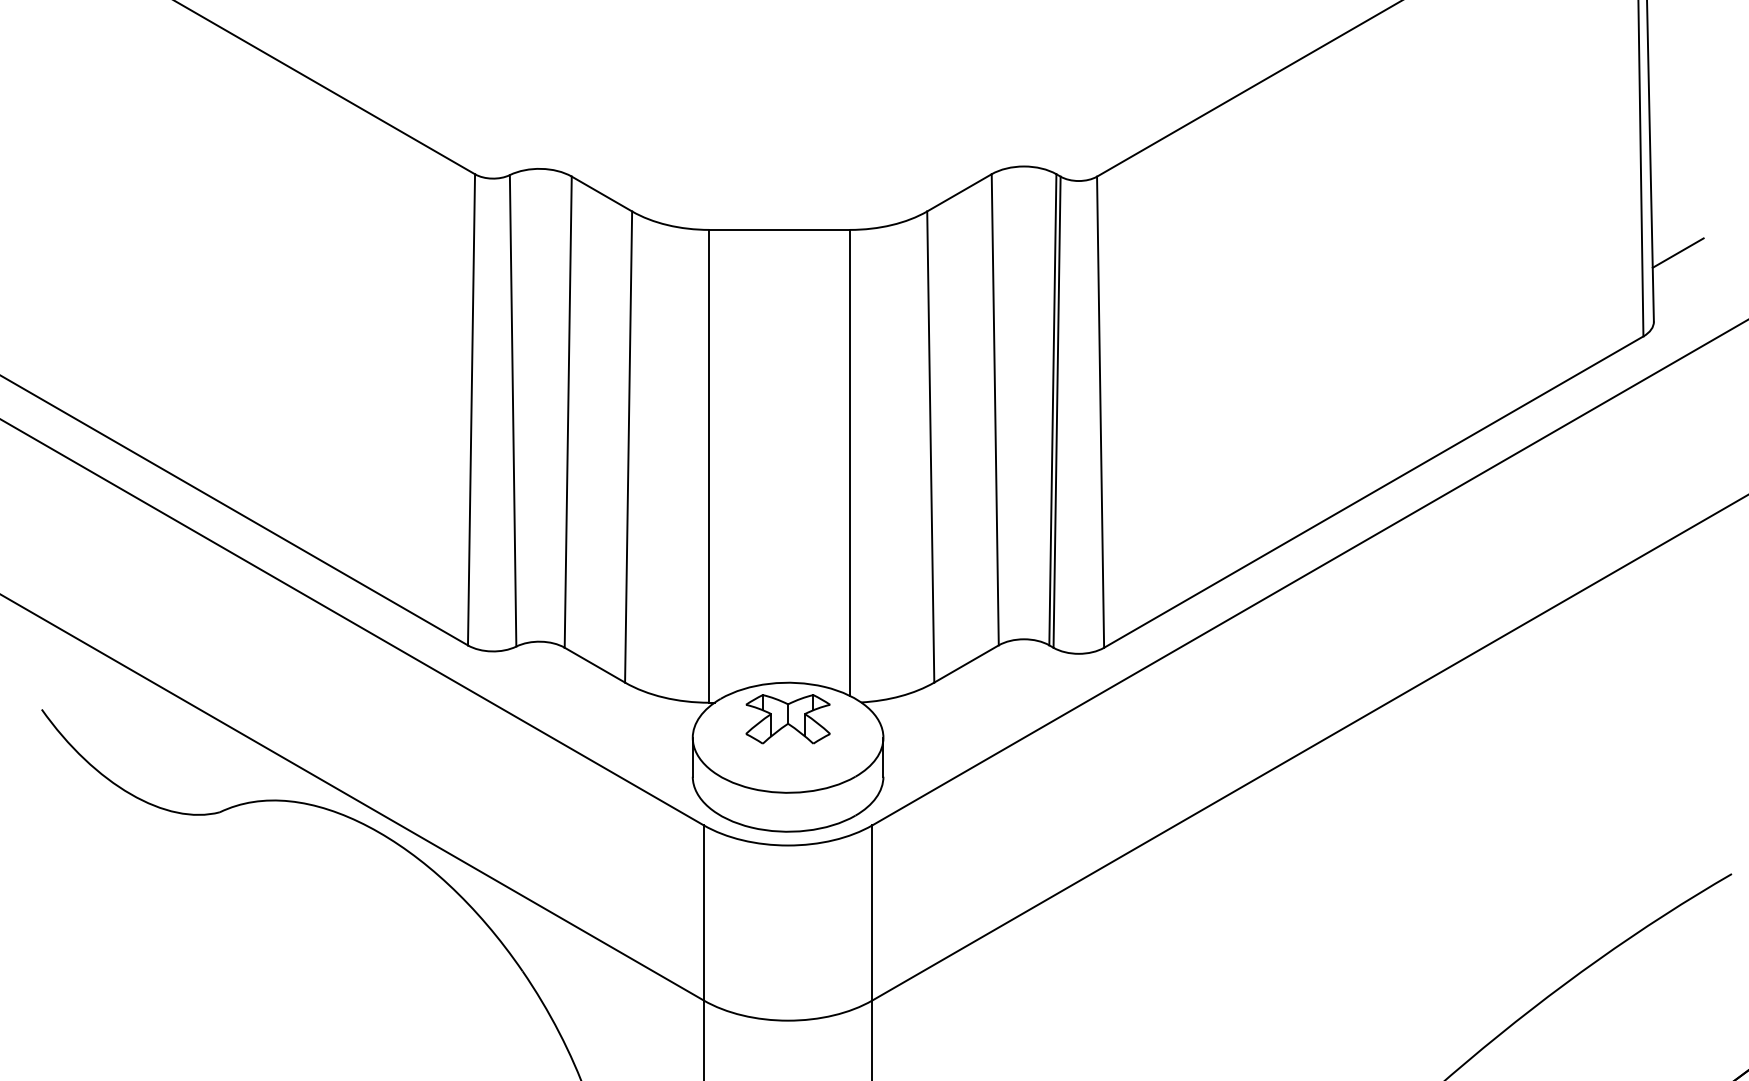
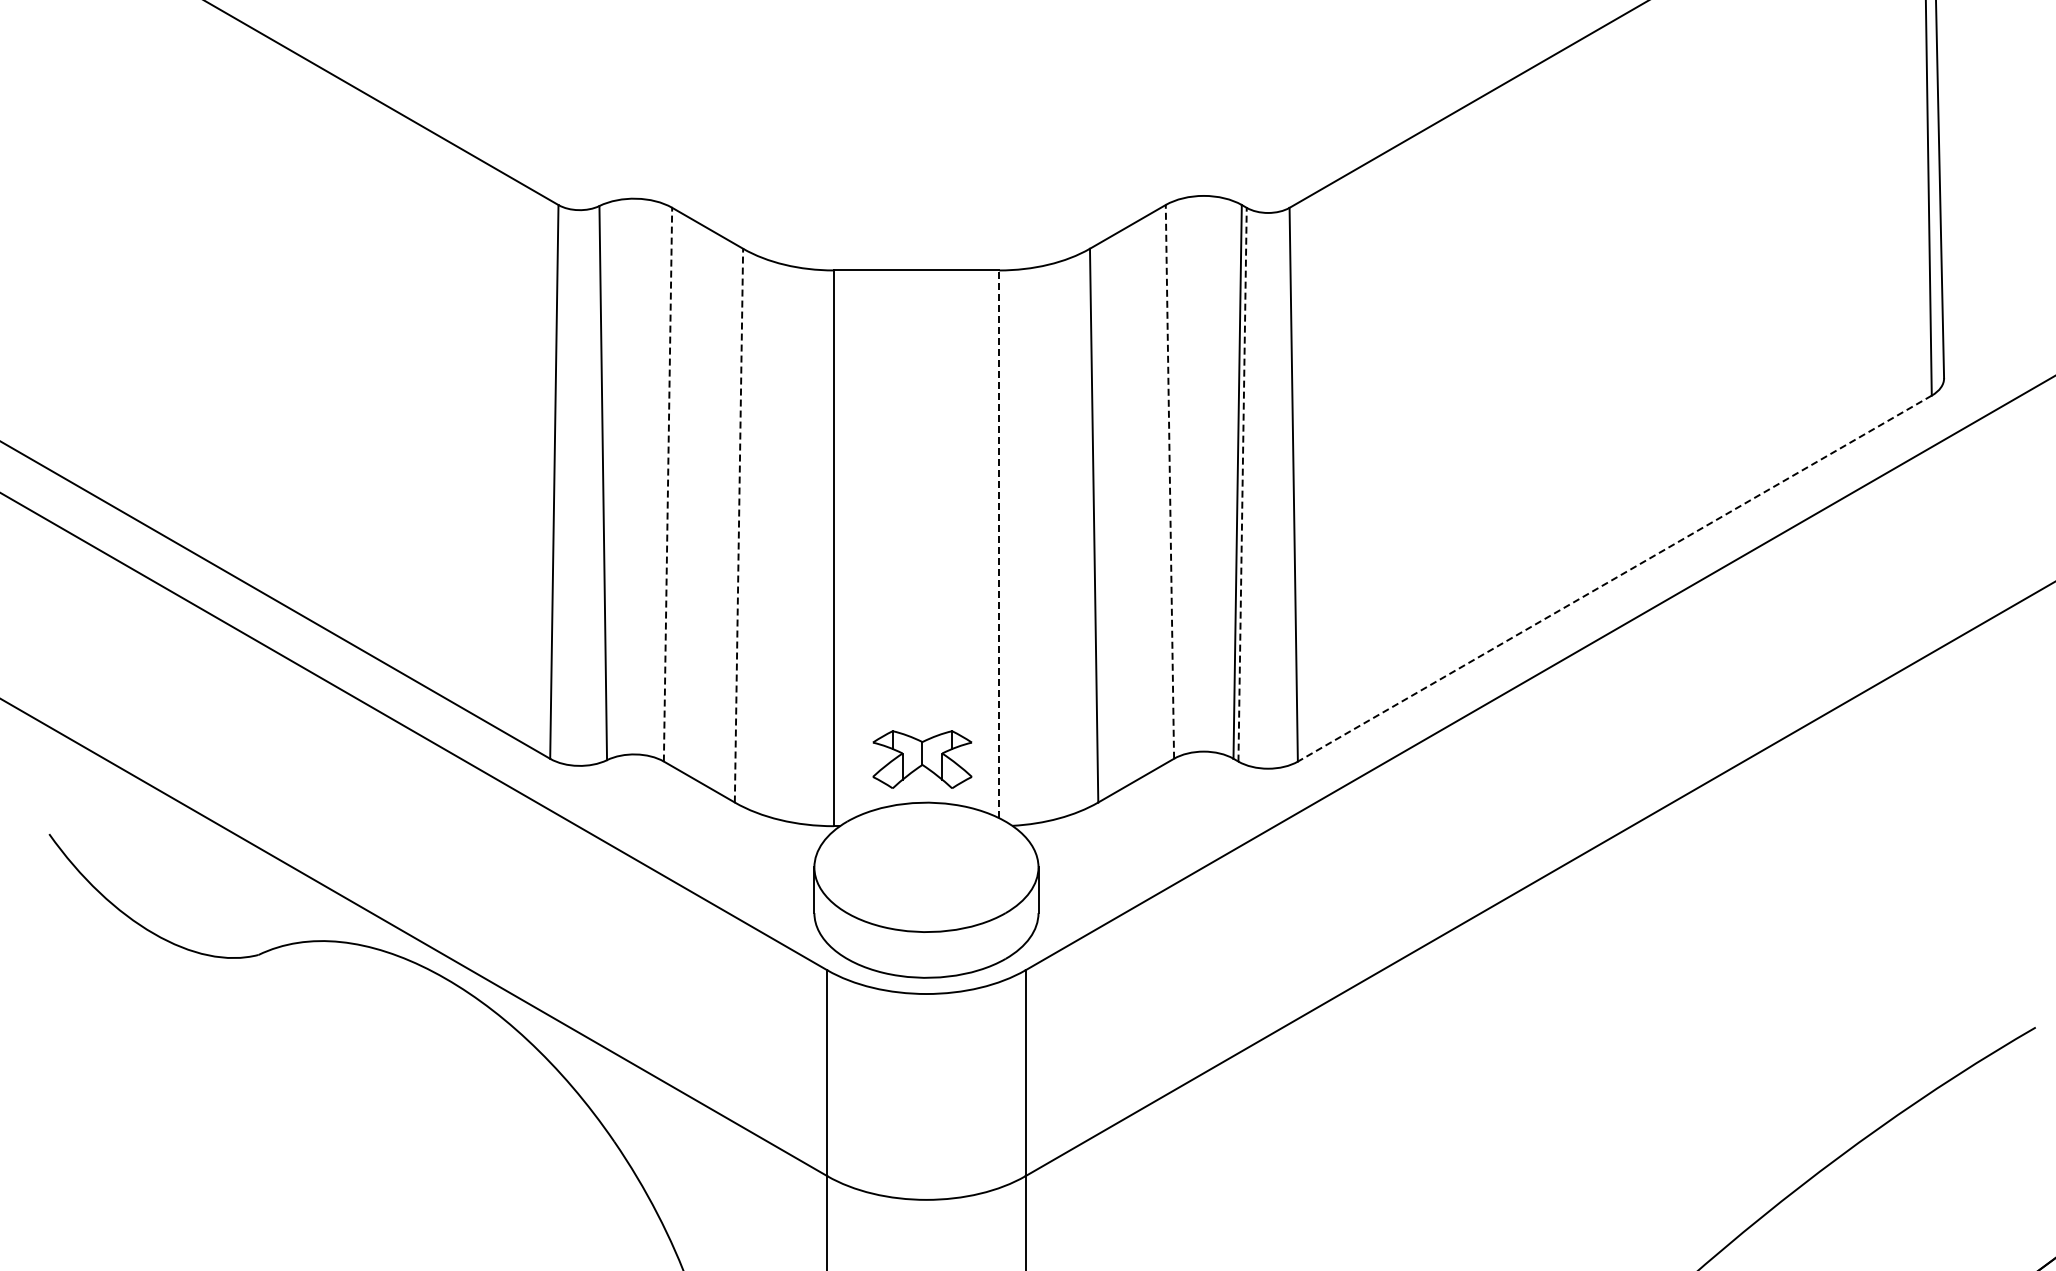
line: (1678, 252) -> (1972, 297), removed
line: (994, 409) -> (1169, 481), solid -> dashed
line: (568, 412) -> (668, 484), solid -> dashed
line: (1056, 412) -> (1242, 484), solid -> dashed
line: (628, 446) -> (738, 525), solid -> dashed
line: (850, 463) -> (999, 544), solid -> dashed
line: (1373, 492) -> (1614, 578), solid -> dashed
part: (788, 719) -> (922, 759), moved

